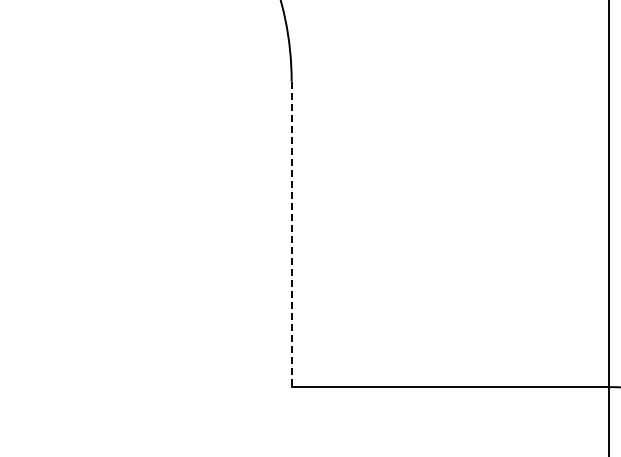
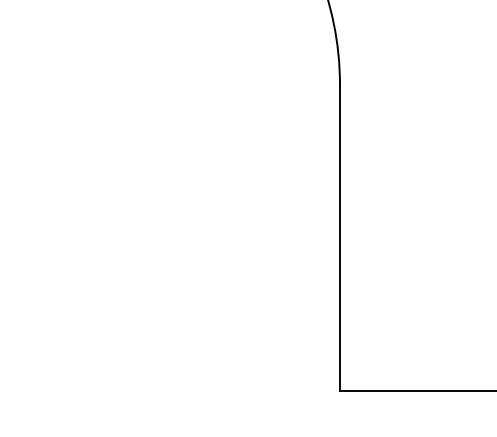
line: (291, 234) -> (339, 237), dashed -> solid

